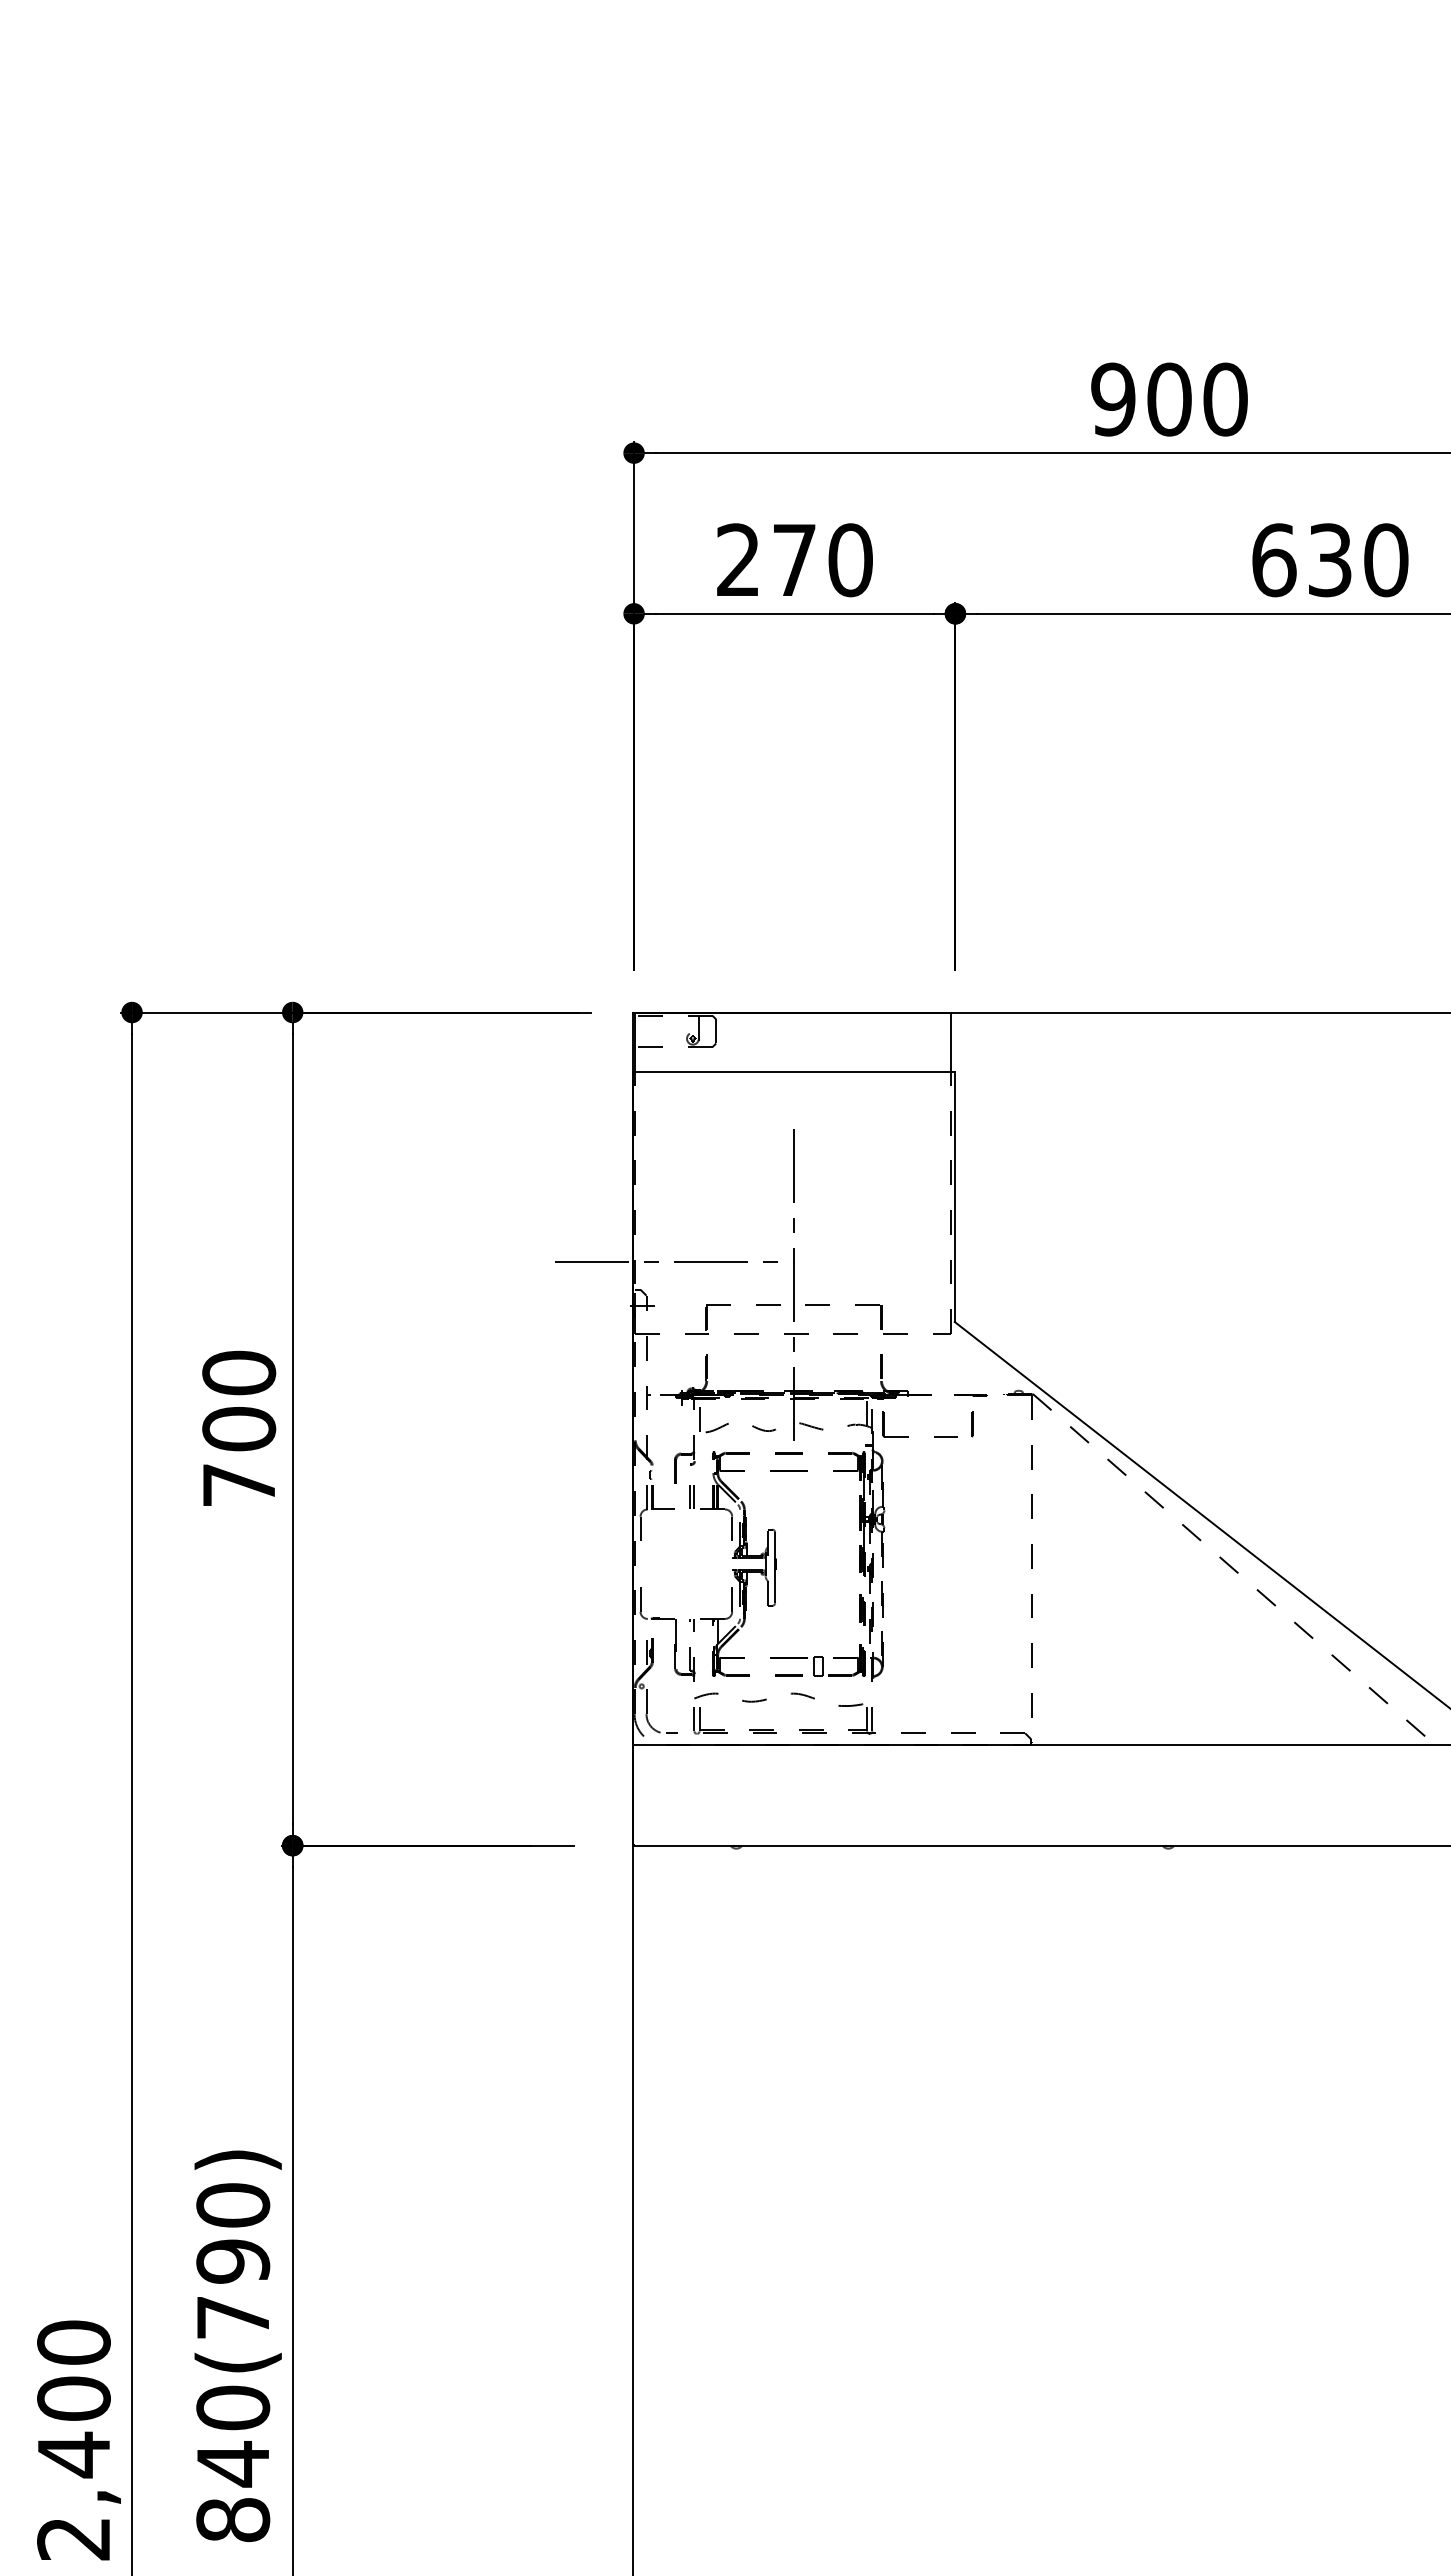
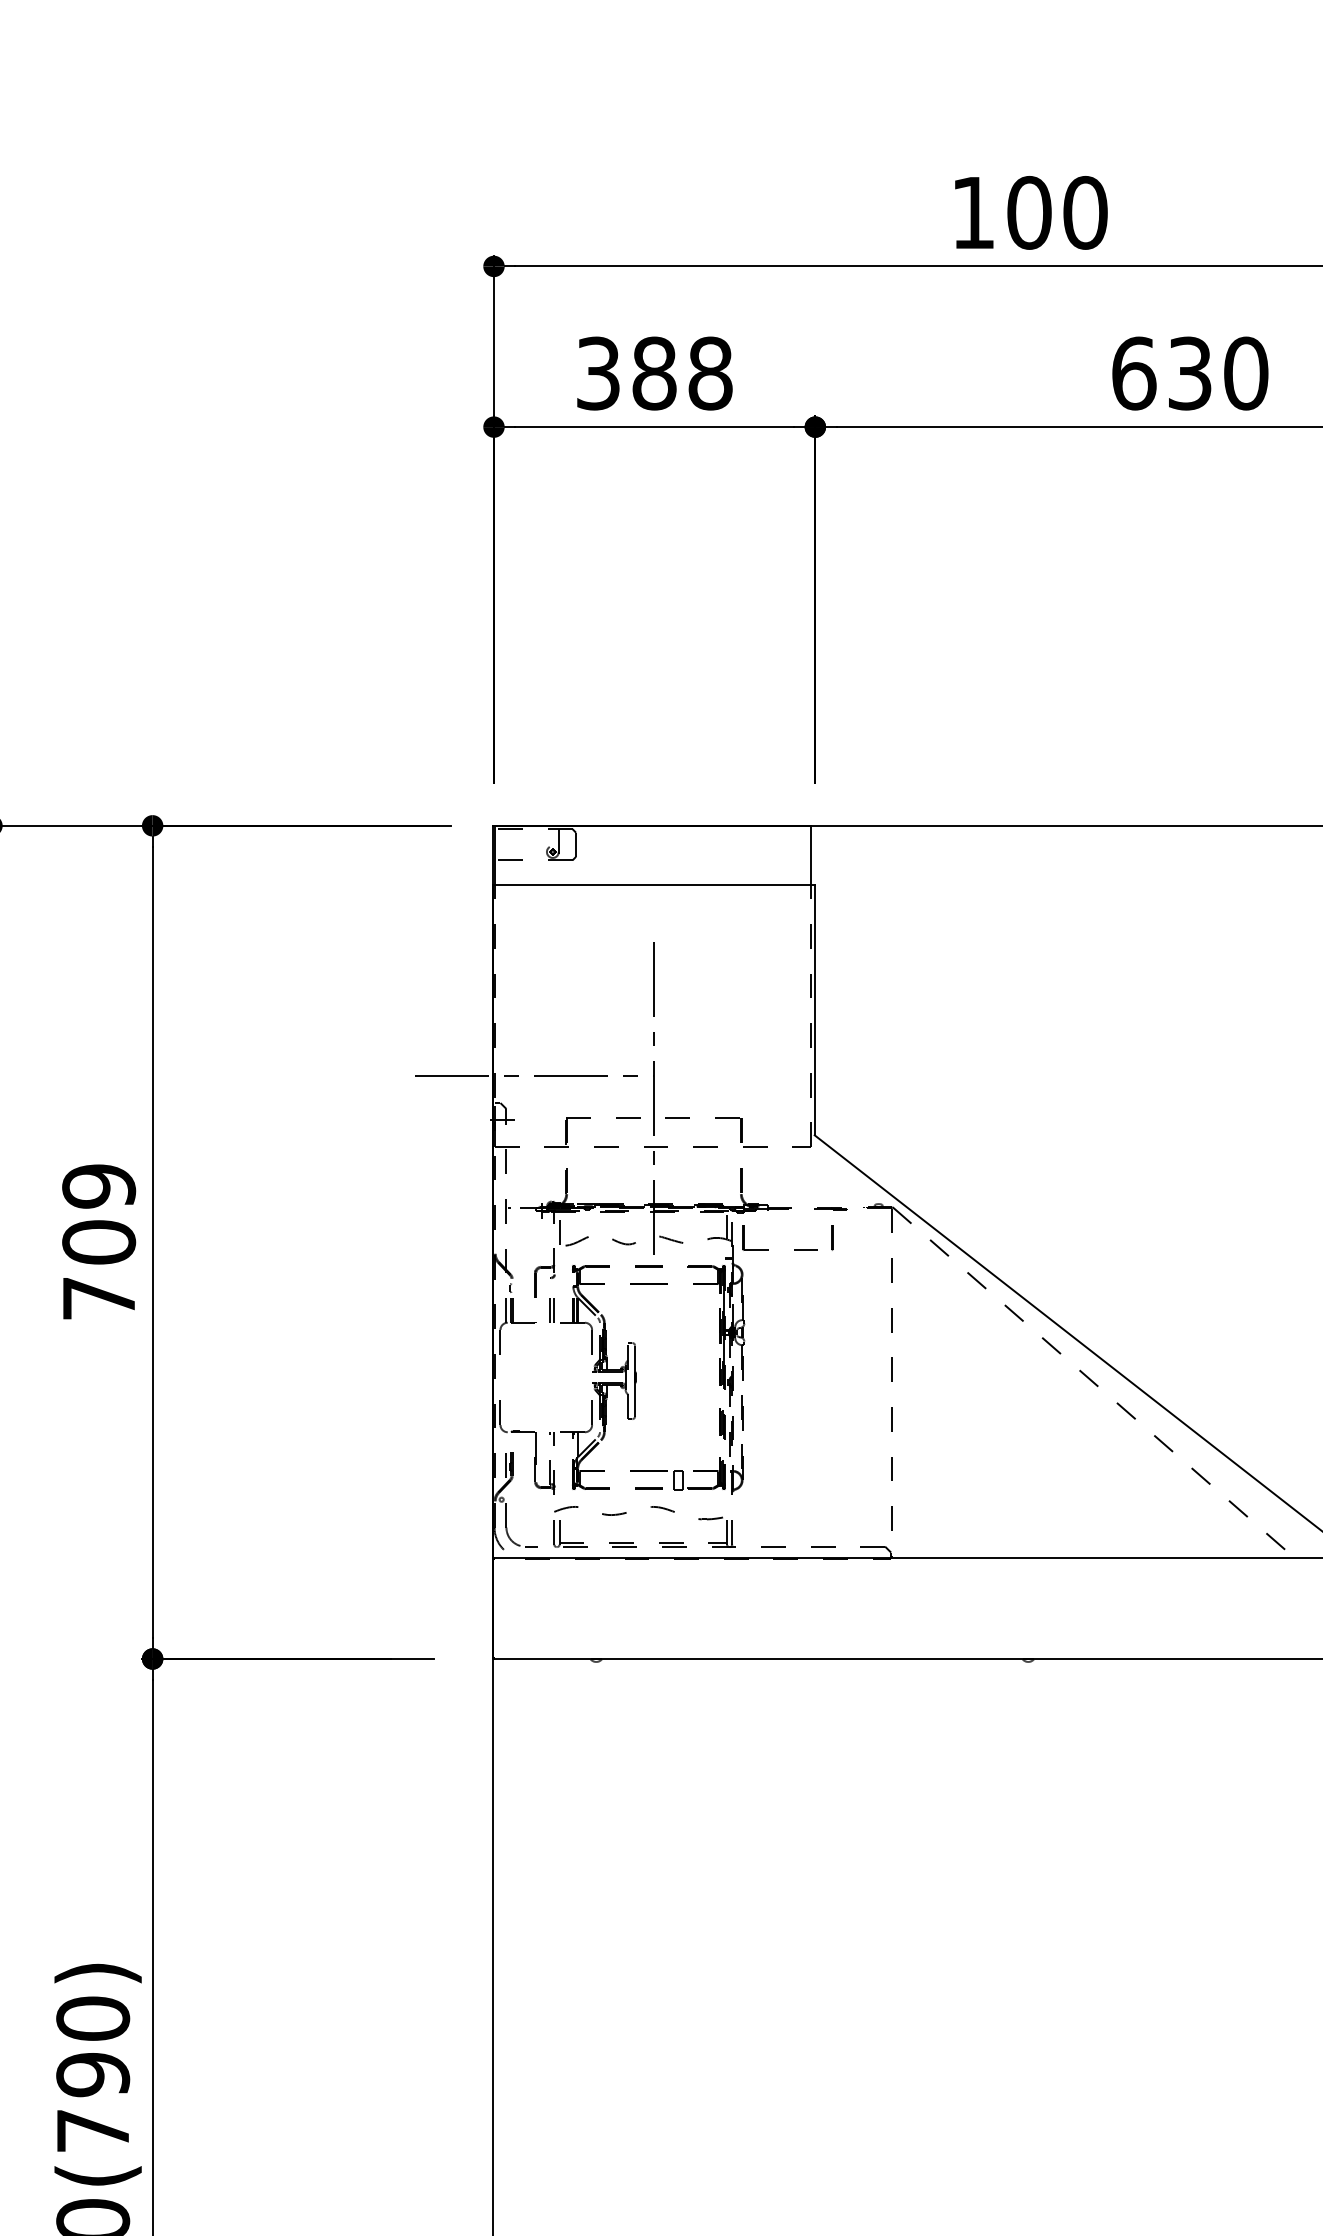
text: (1113, 399) -> (973, 212), 900 -> 100
text: (794, 560) -> (654, 373), 270 -> 388
text: (239, 1372) -> (99, 1185), 700 -> 709

